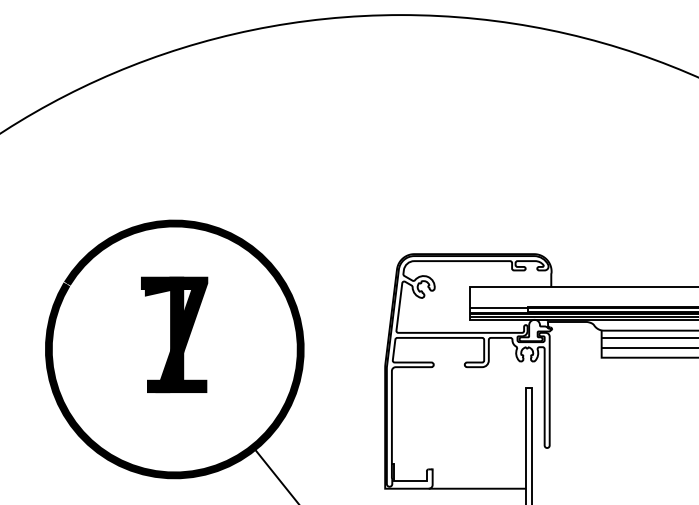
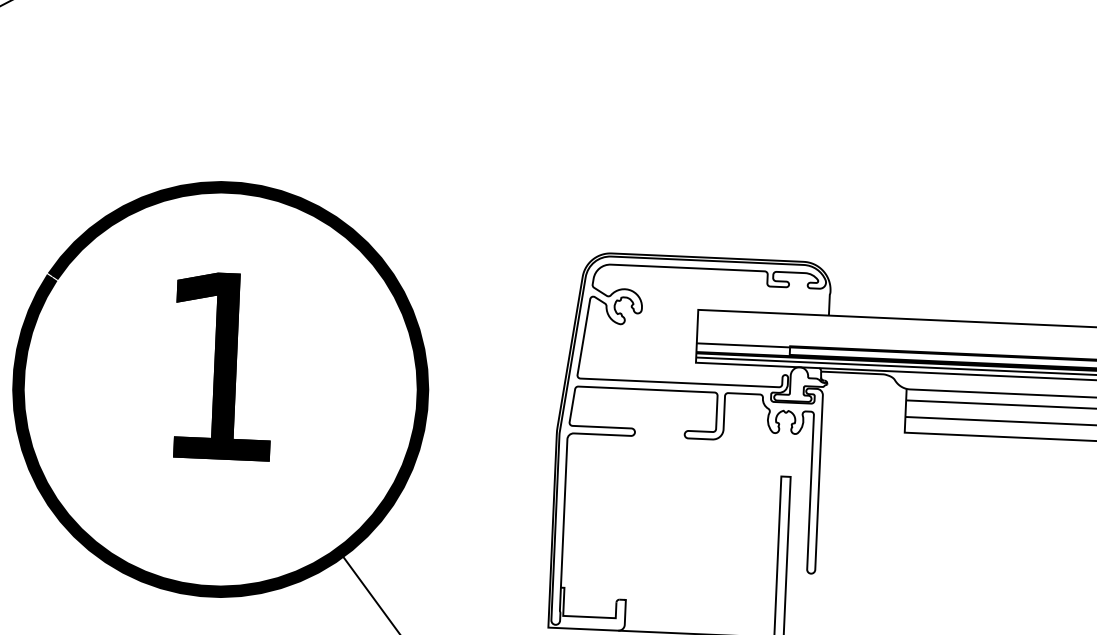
text: (174, 334) -> (221, 365), 7 -> 1

